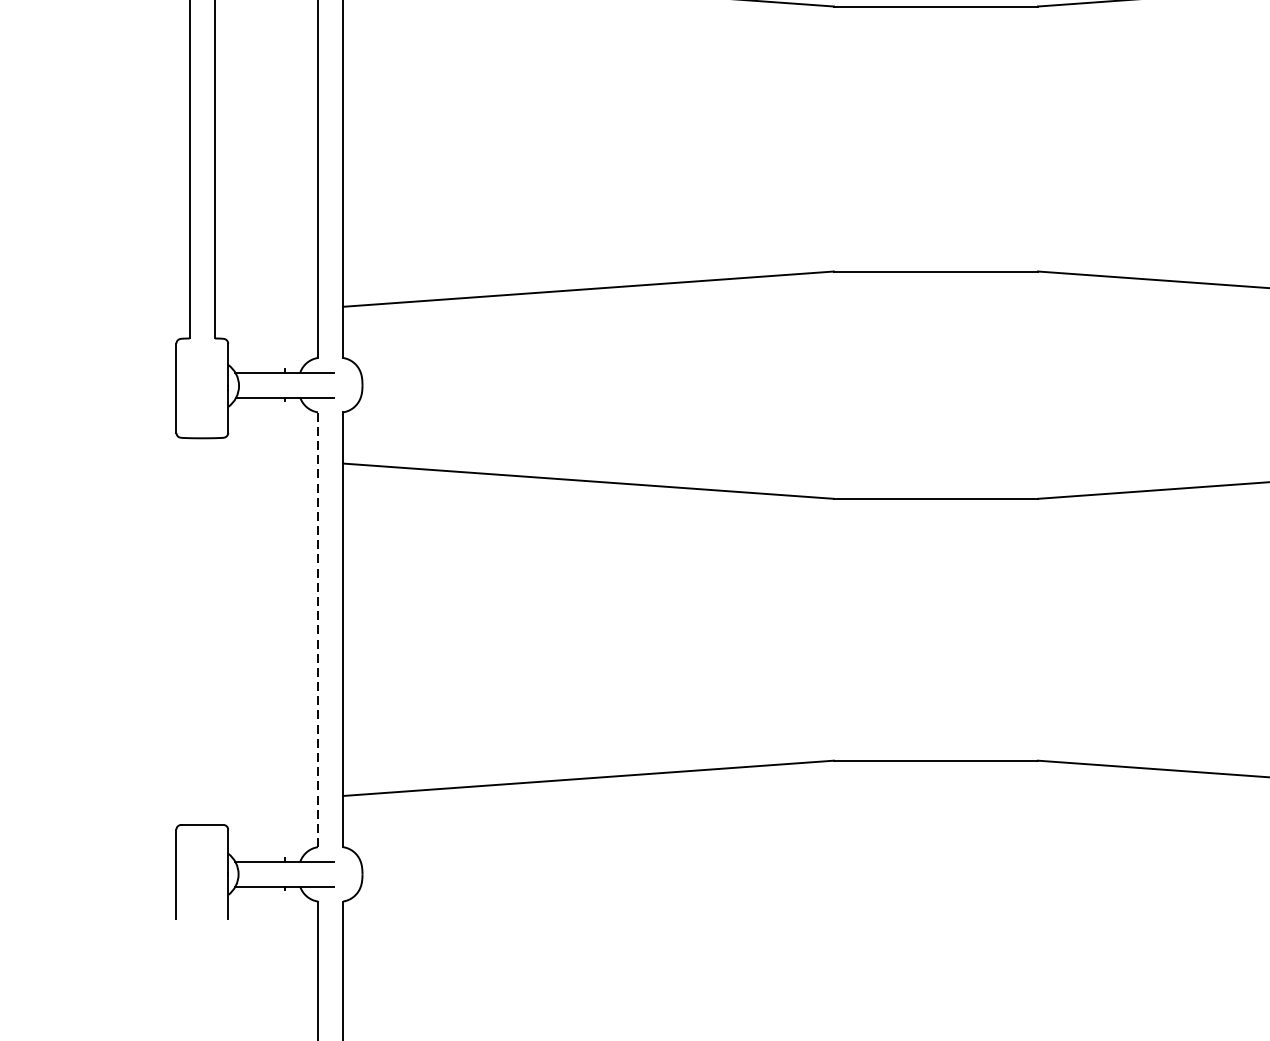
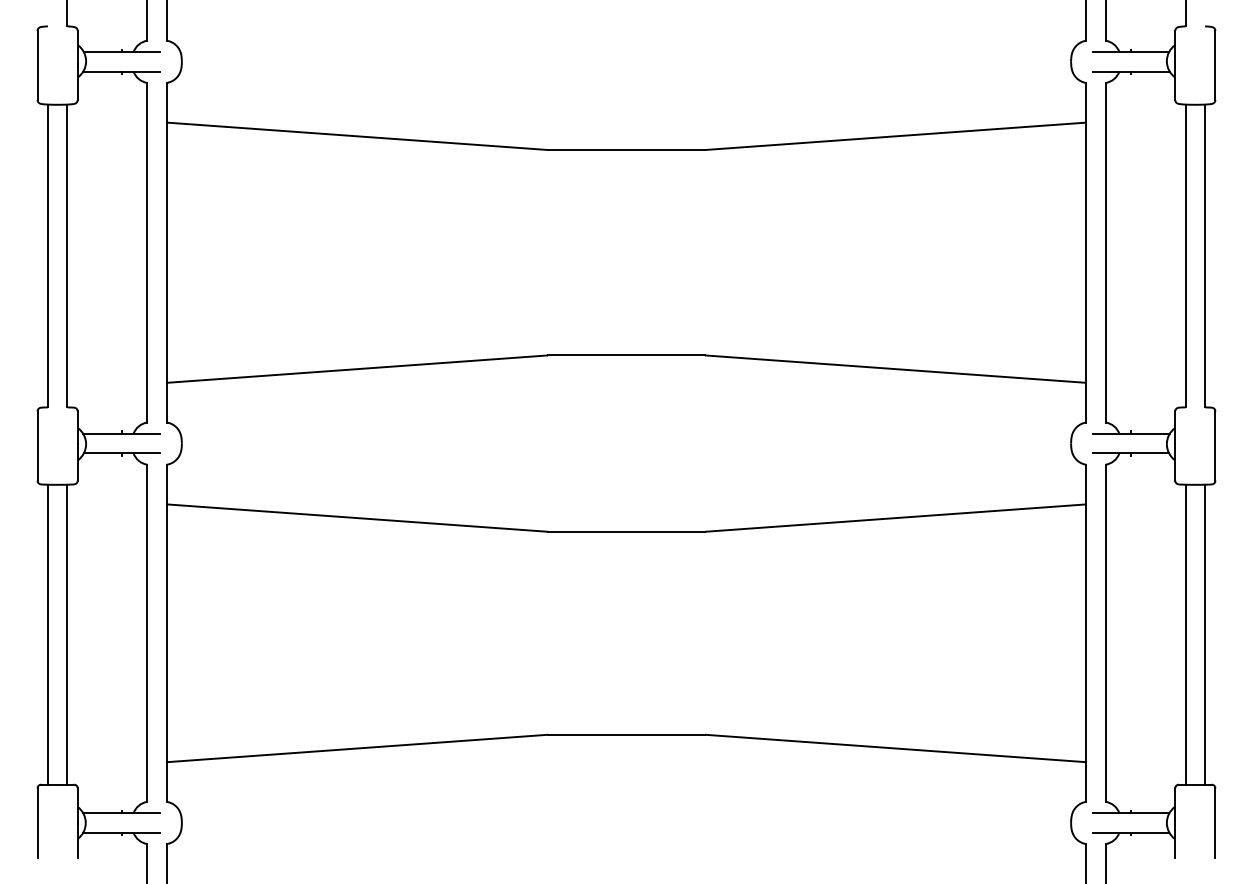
line: (318, 630) -> (147, 633), dashed -> solid
line: (189, 631) -> (47, 634), added
line: (215, 631) -> (67, 634), added

